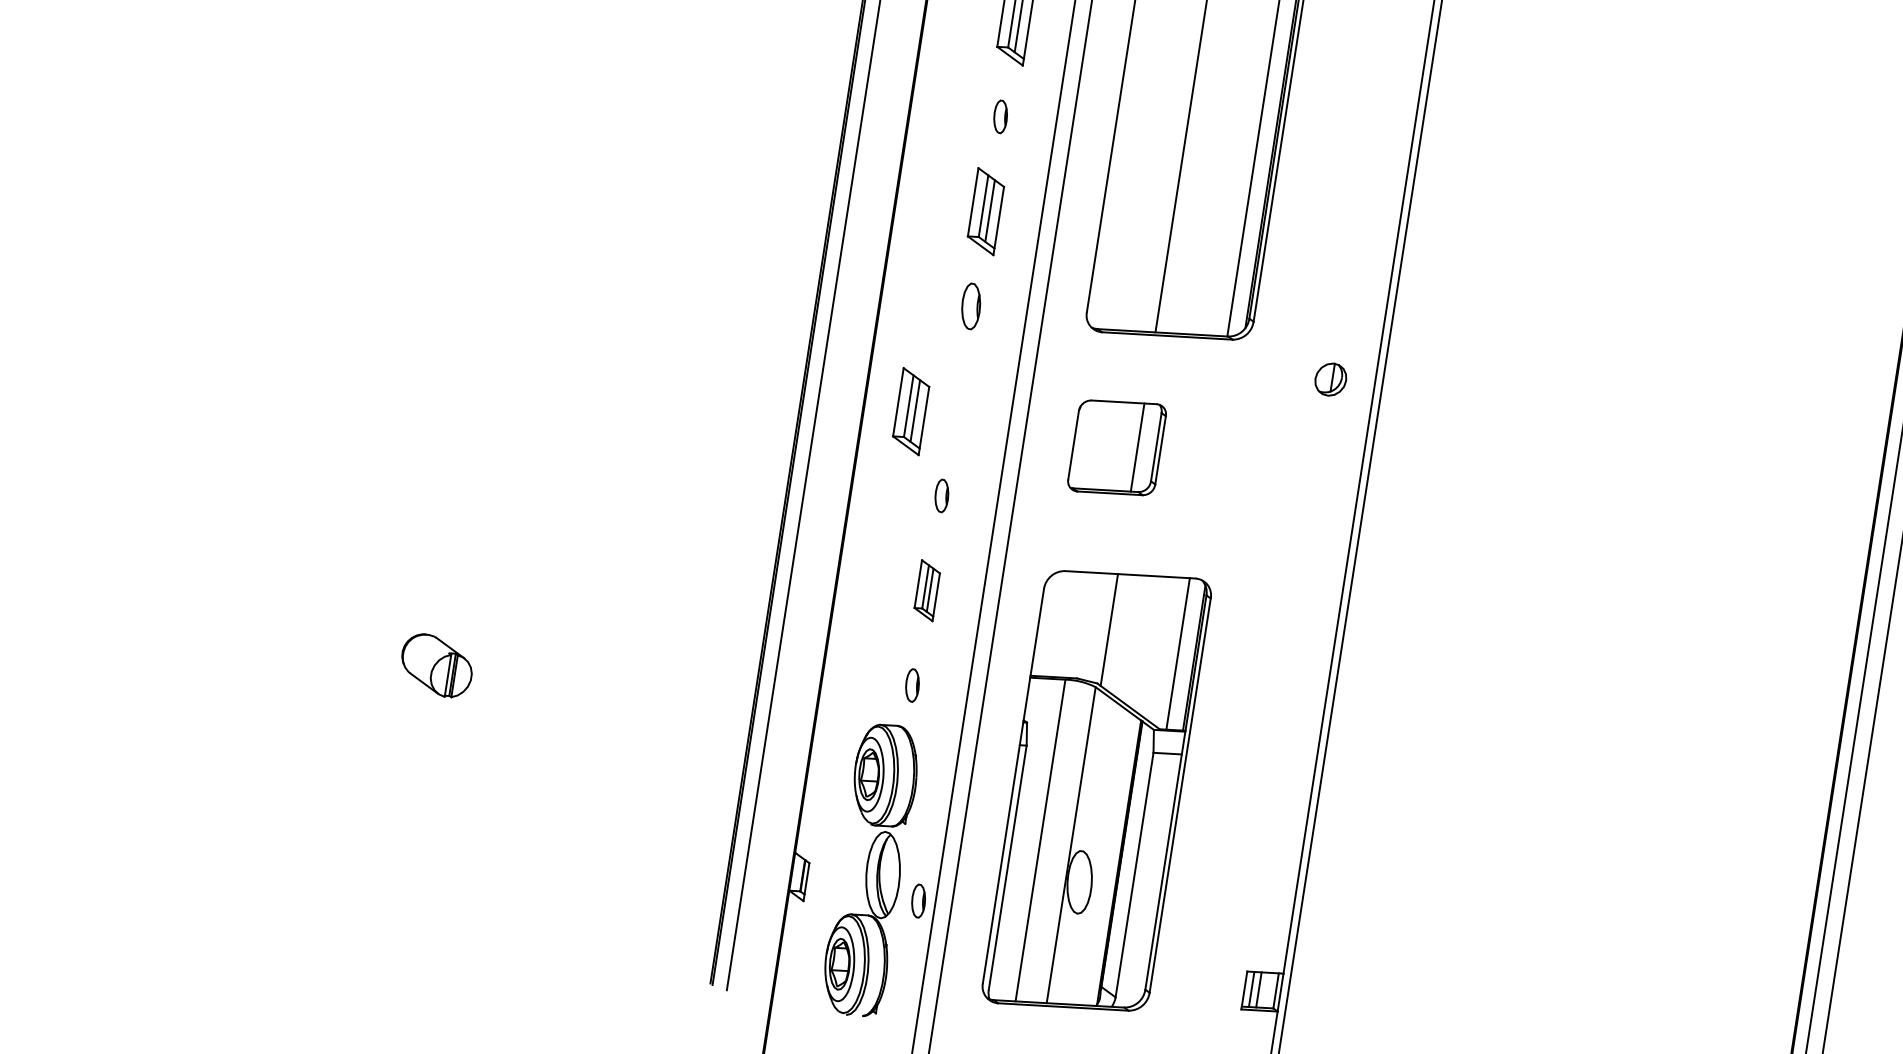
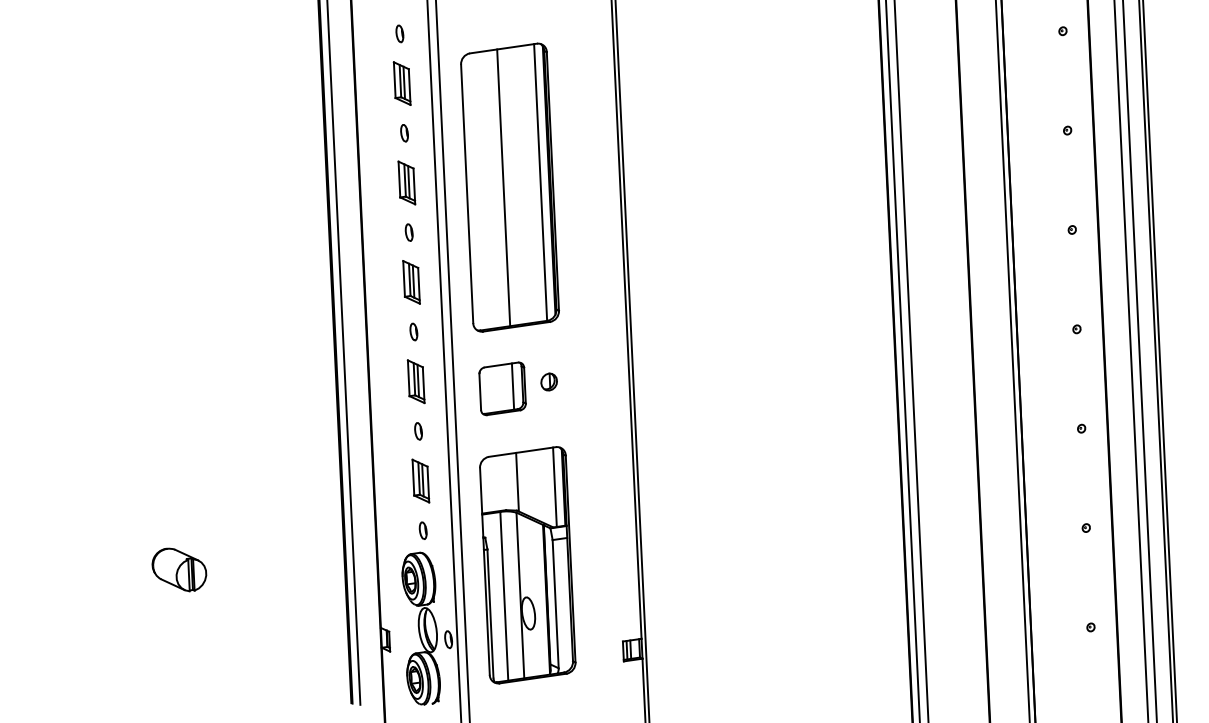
part: (970, 305) -> (413, 331), size x0.71
part: (1329, 378) -> (548, 381), moved
part: (909, 410) -> (415, 381), moved
part: (926, 589) -> (420, 480), size x1.43
part: (437, 664) -> (179, 569), size x1.43

